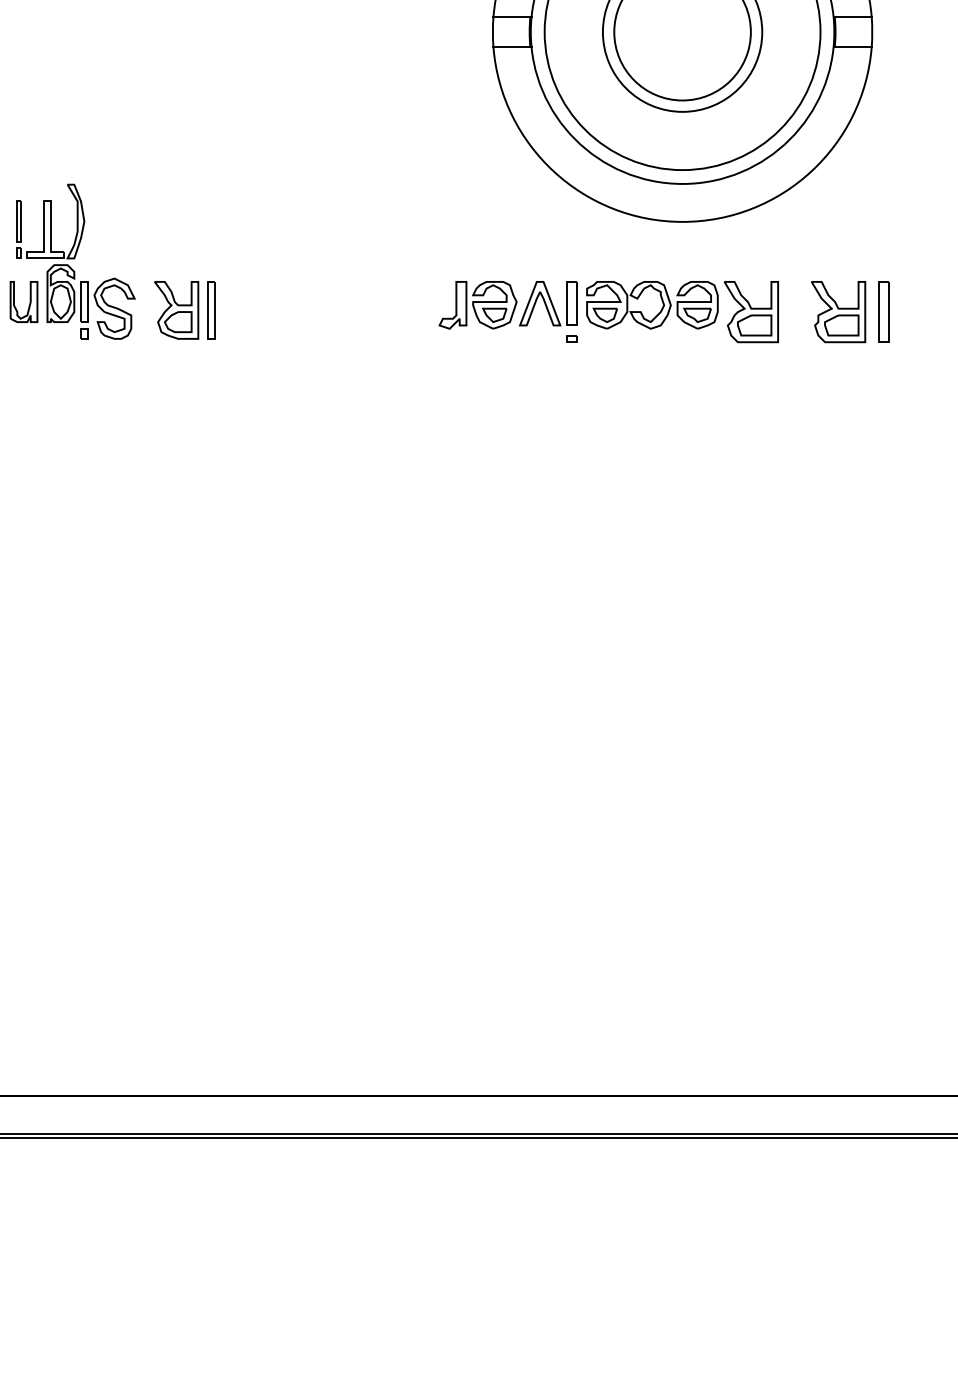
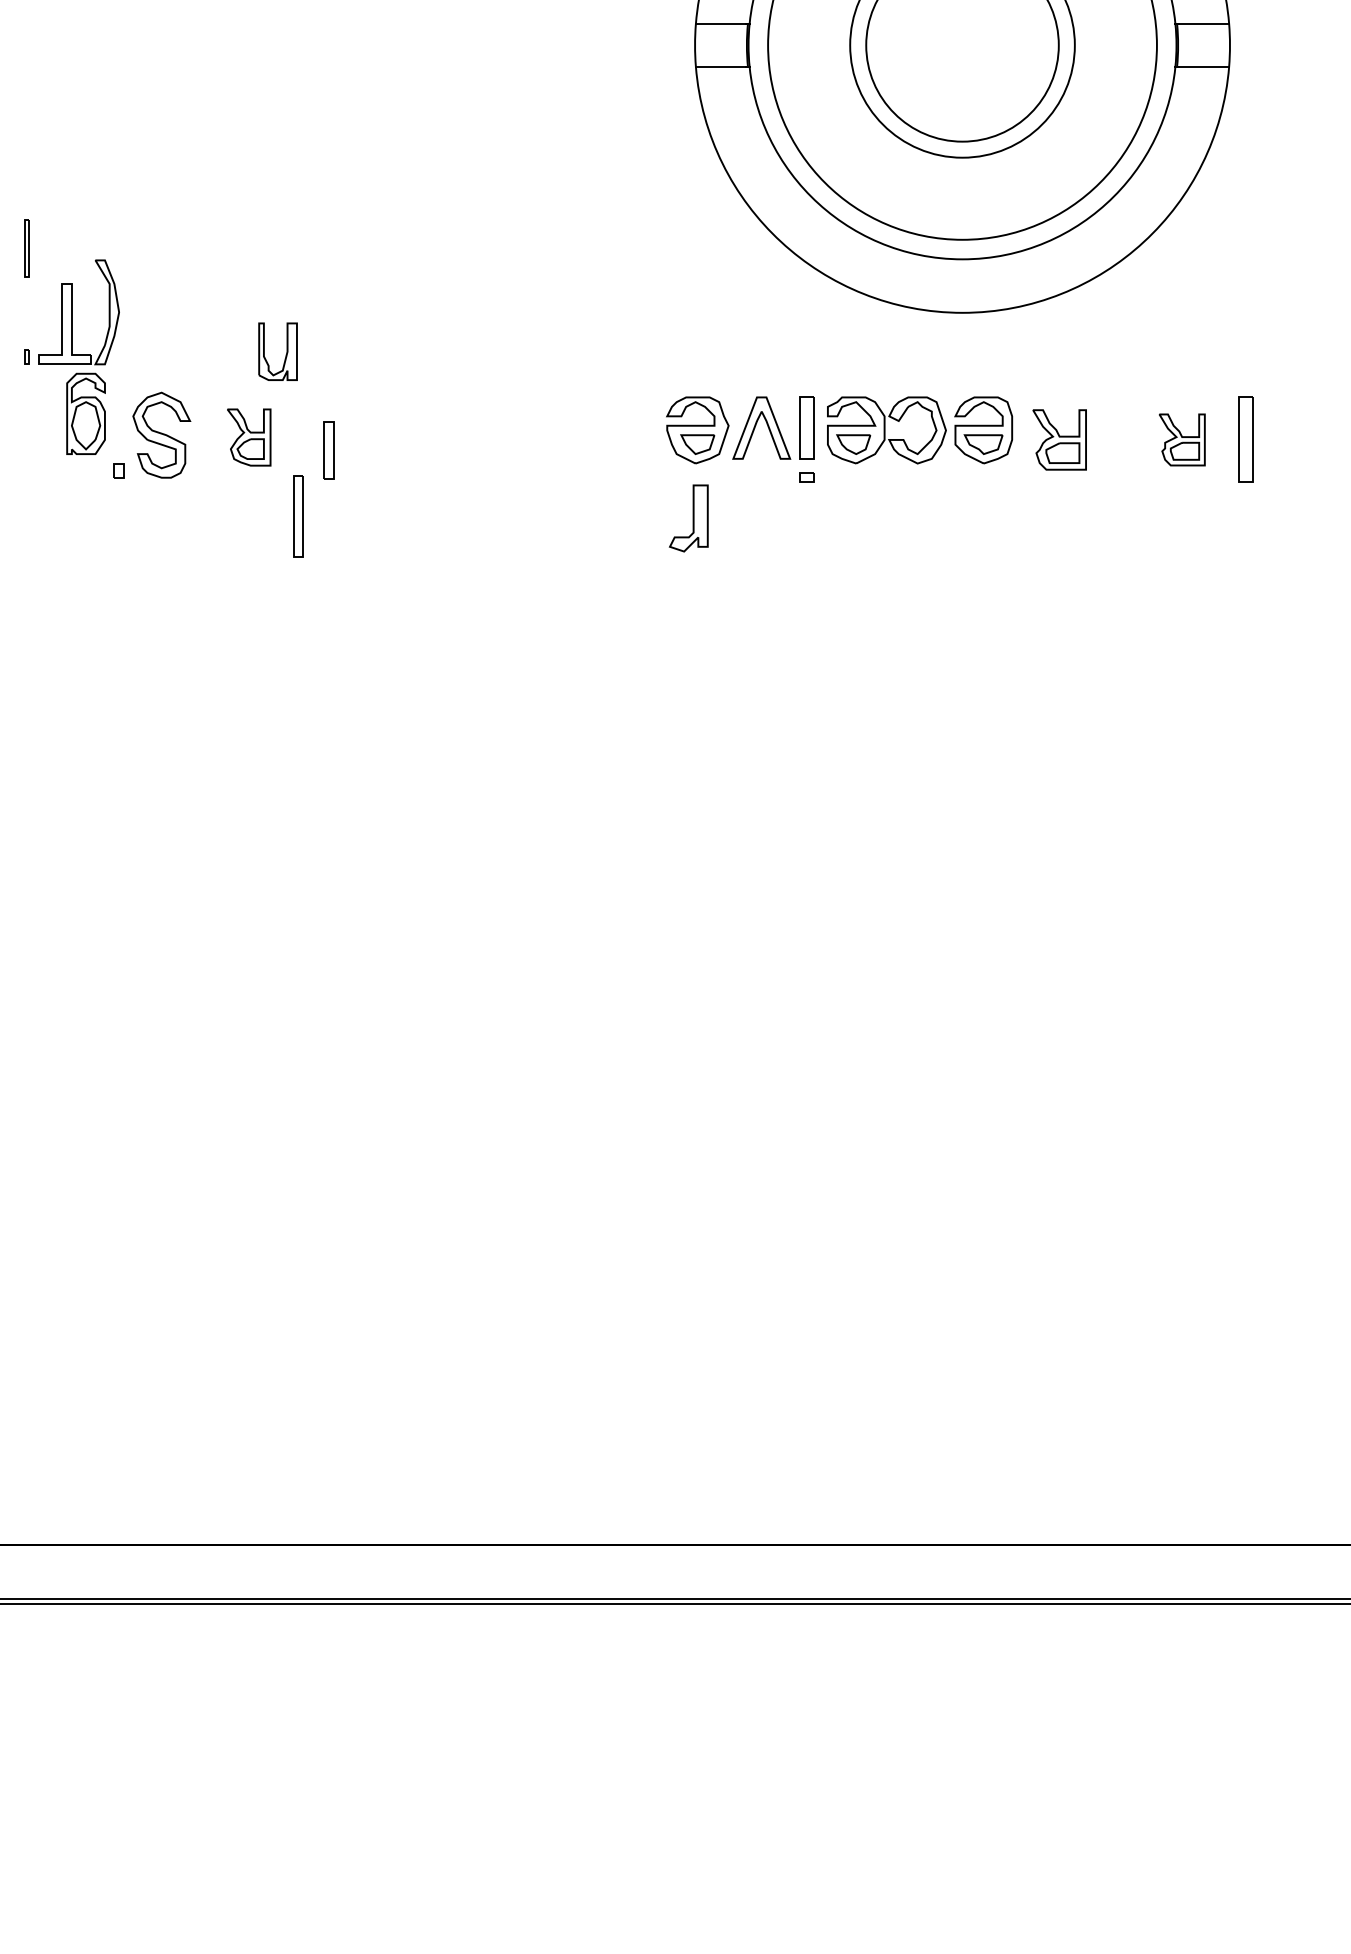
part: (18, 221) -> (26, 248), moved
part: (83, 301) -> (328, 450), moved
part: (29, 303) -> (285, 354), moved
part: (452, 305) -> (688, 518), moved
part: (176, 310) -> (248, 437), size x0.7
part: (211, 310) -> (298, 516), moved
part: (751, 311) -> (1059, 439), size x0.7
part: (837, 311) -> (1181, 439), size x0.6

